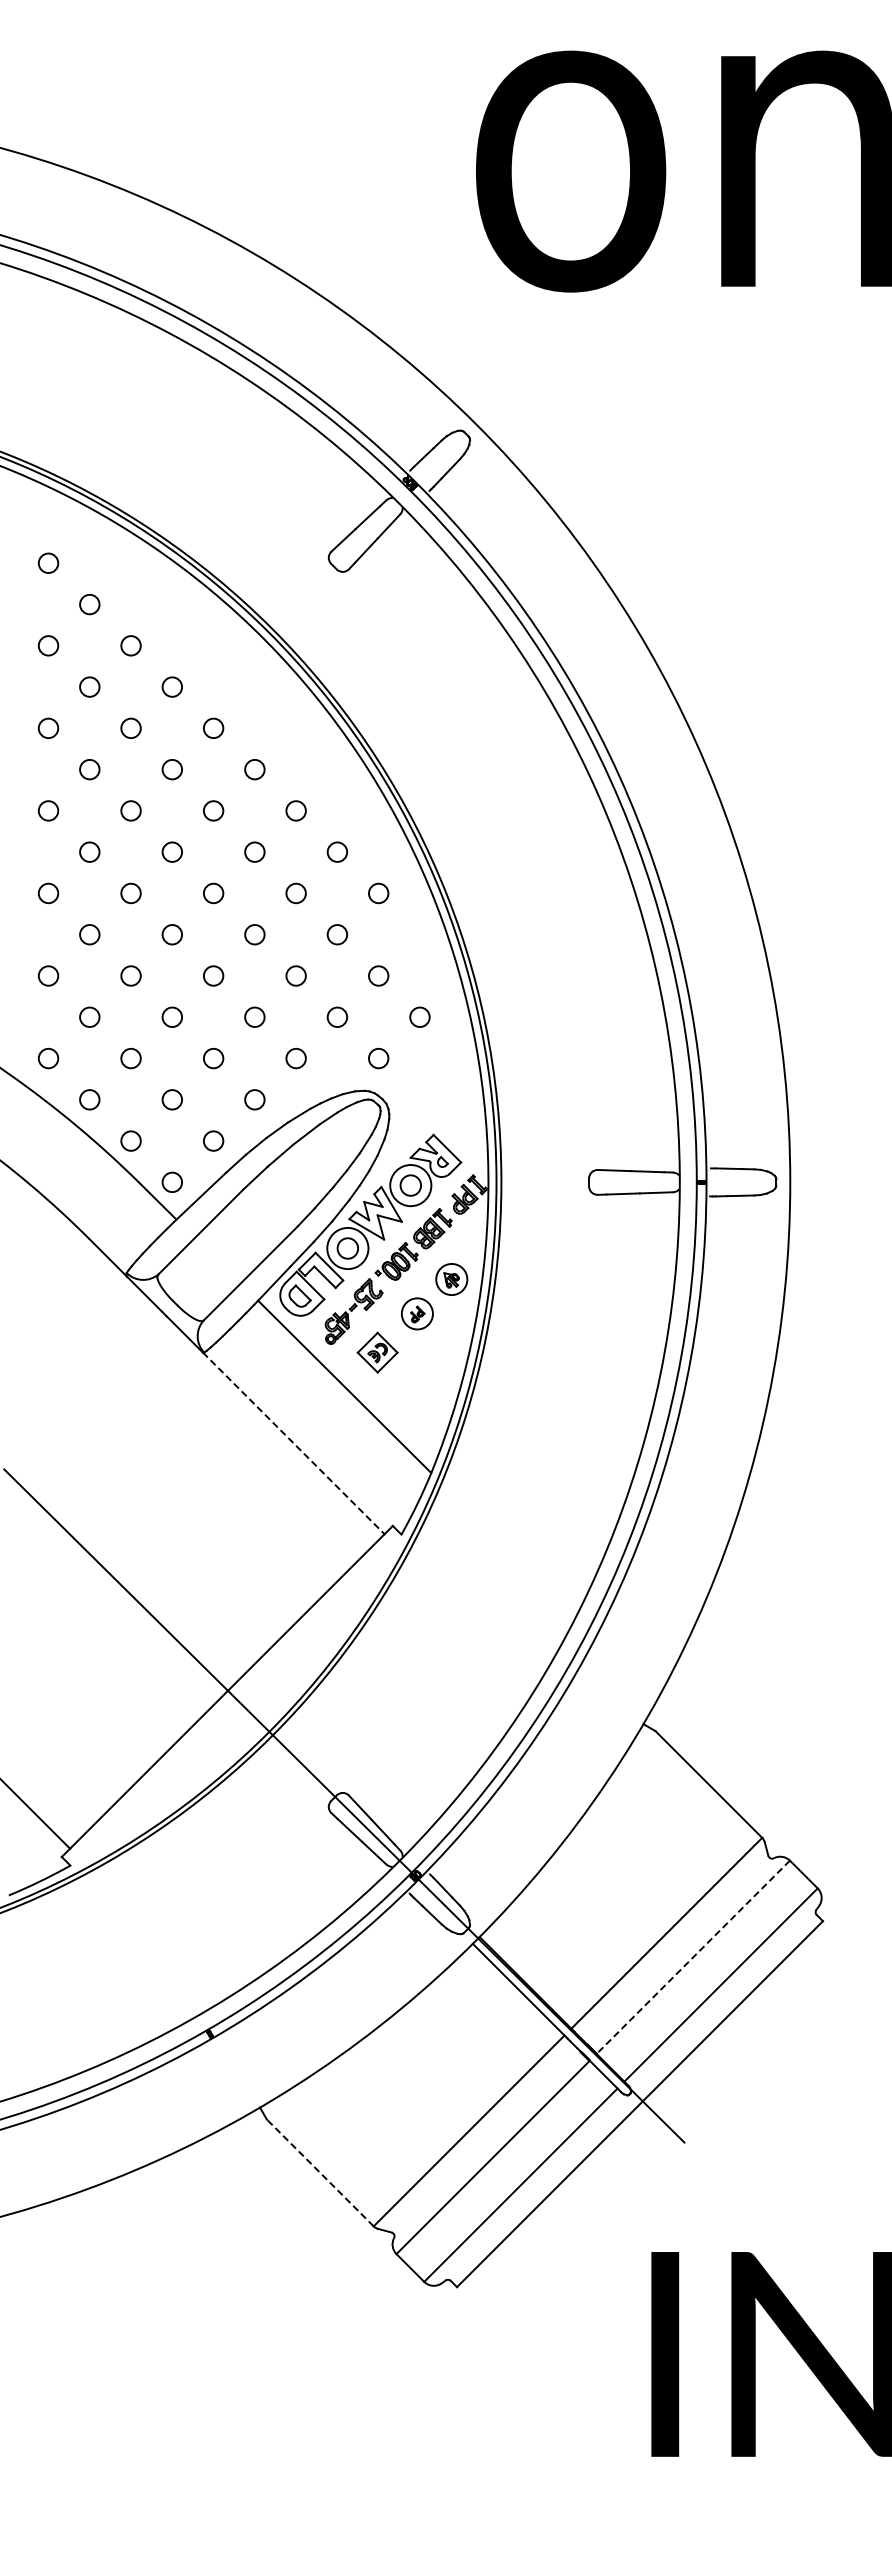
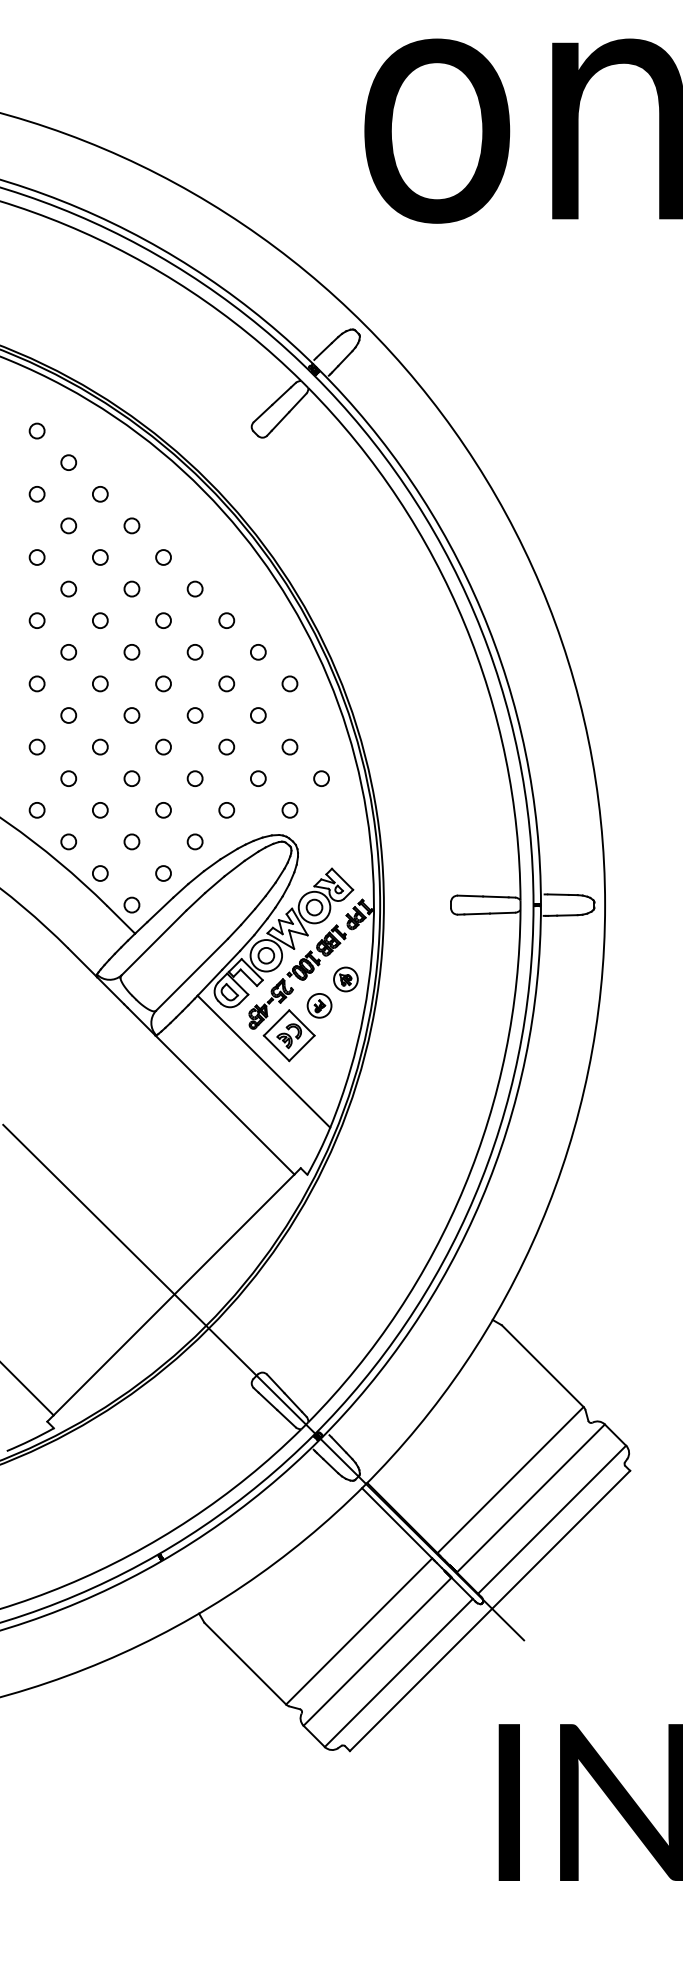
part: (377, 1352) -> (289, 1035), size x1.67
line: (293, 1443) -> (224, 1105), dashed -> solid
line: (693, 1957) -> (531, 1498), dashed -> solid
line: (320, 2172) -> (245, 1663), dashed -> solid

